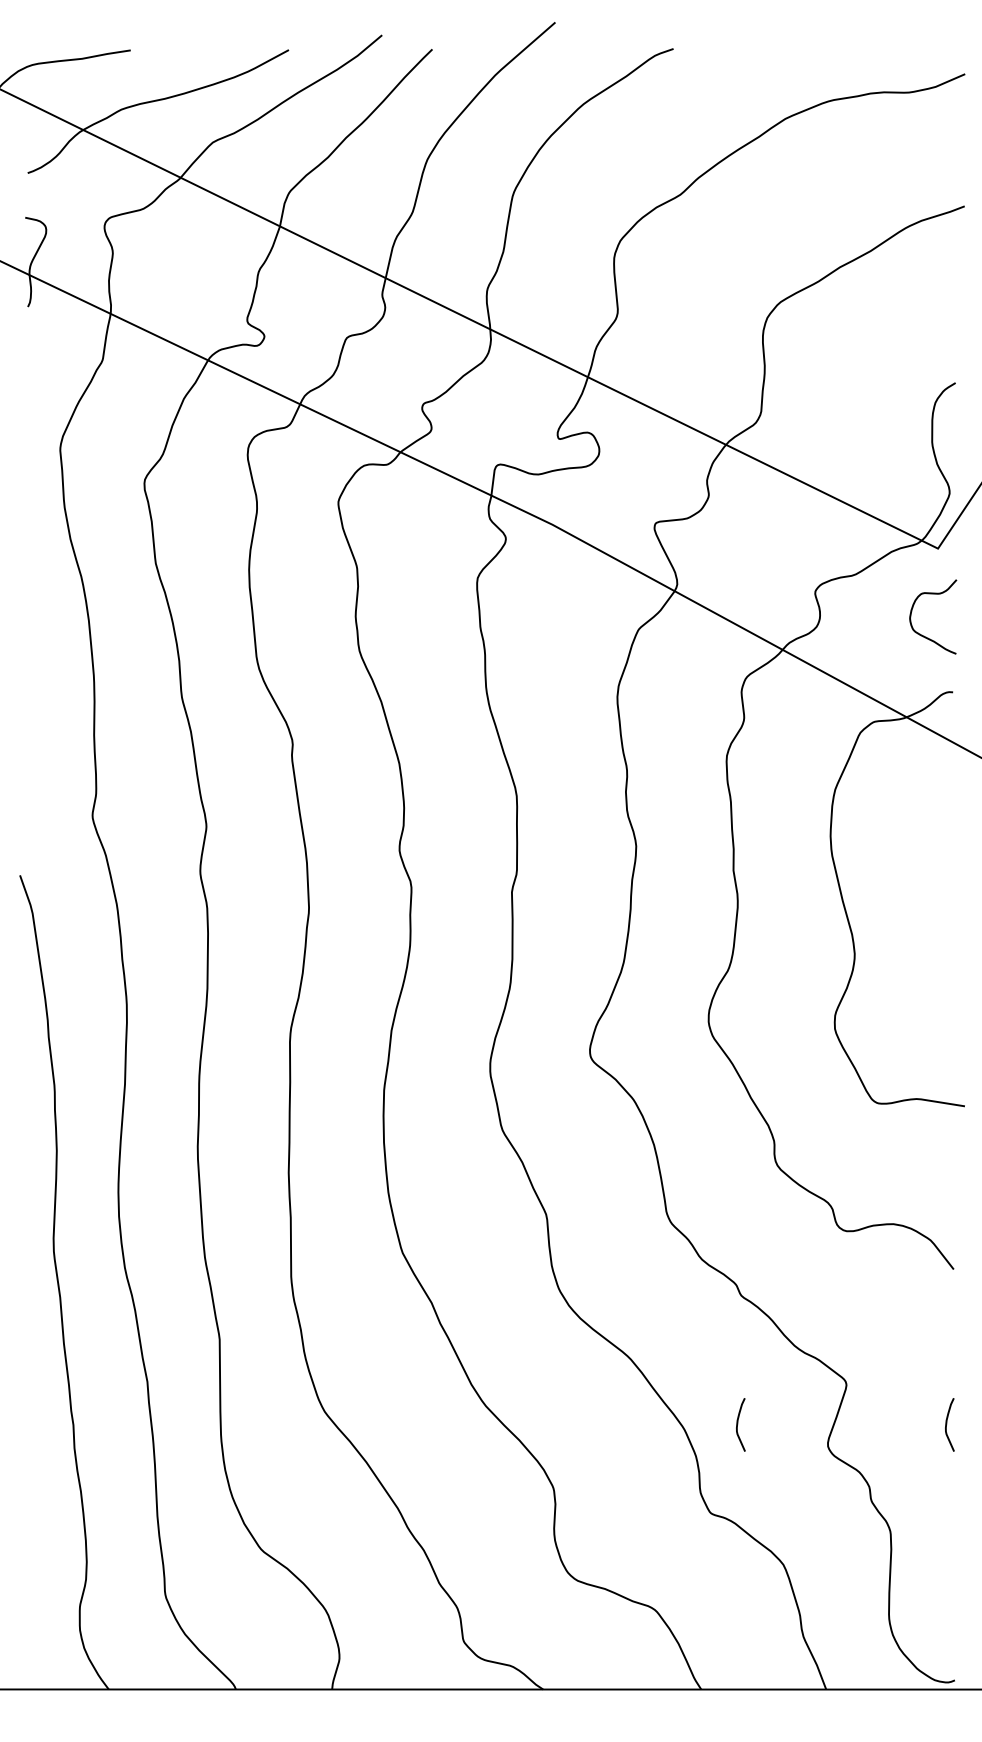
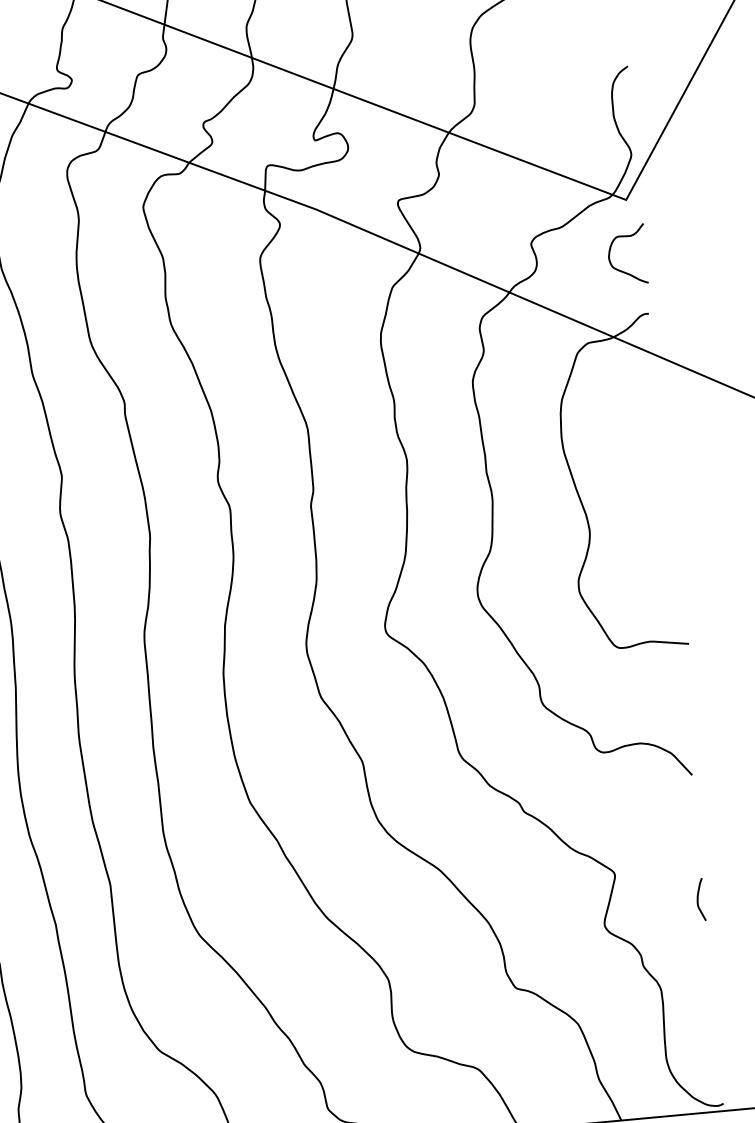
curve: (738, 1424) -> (531, 915), removed

